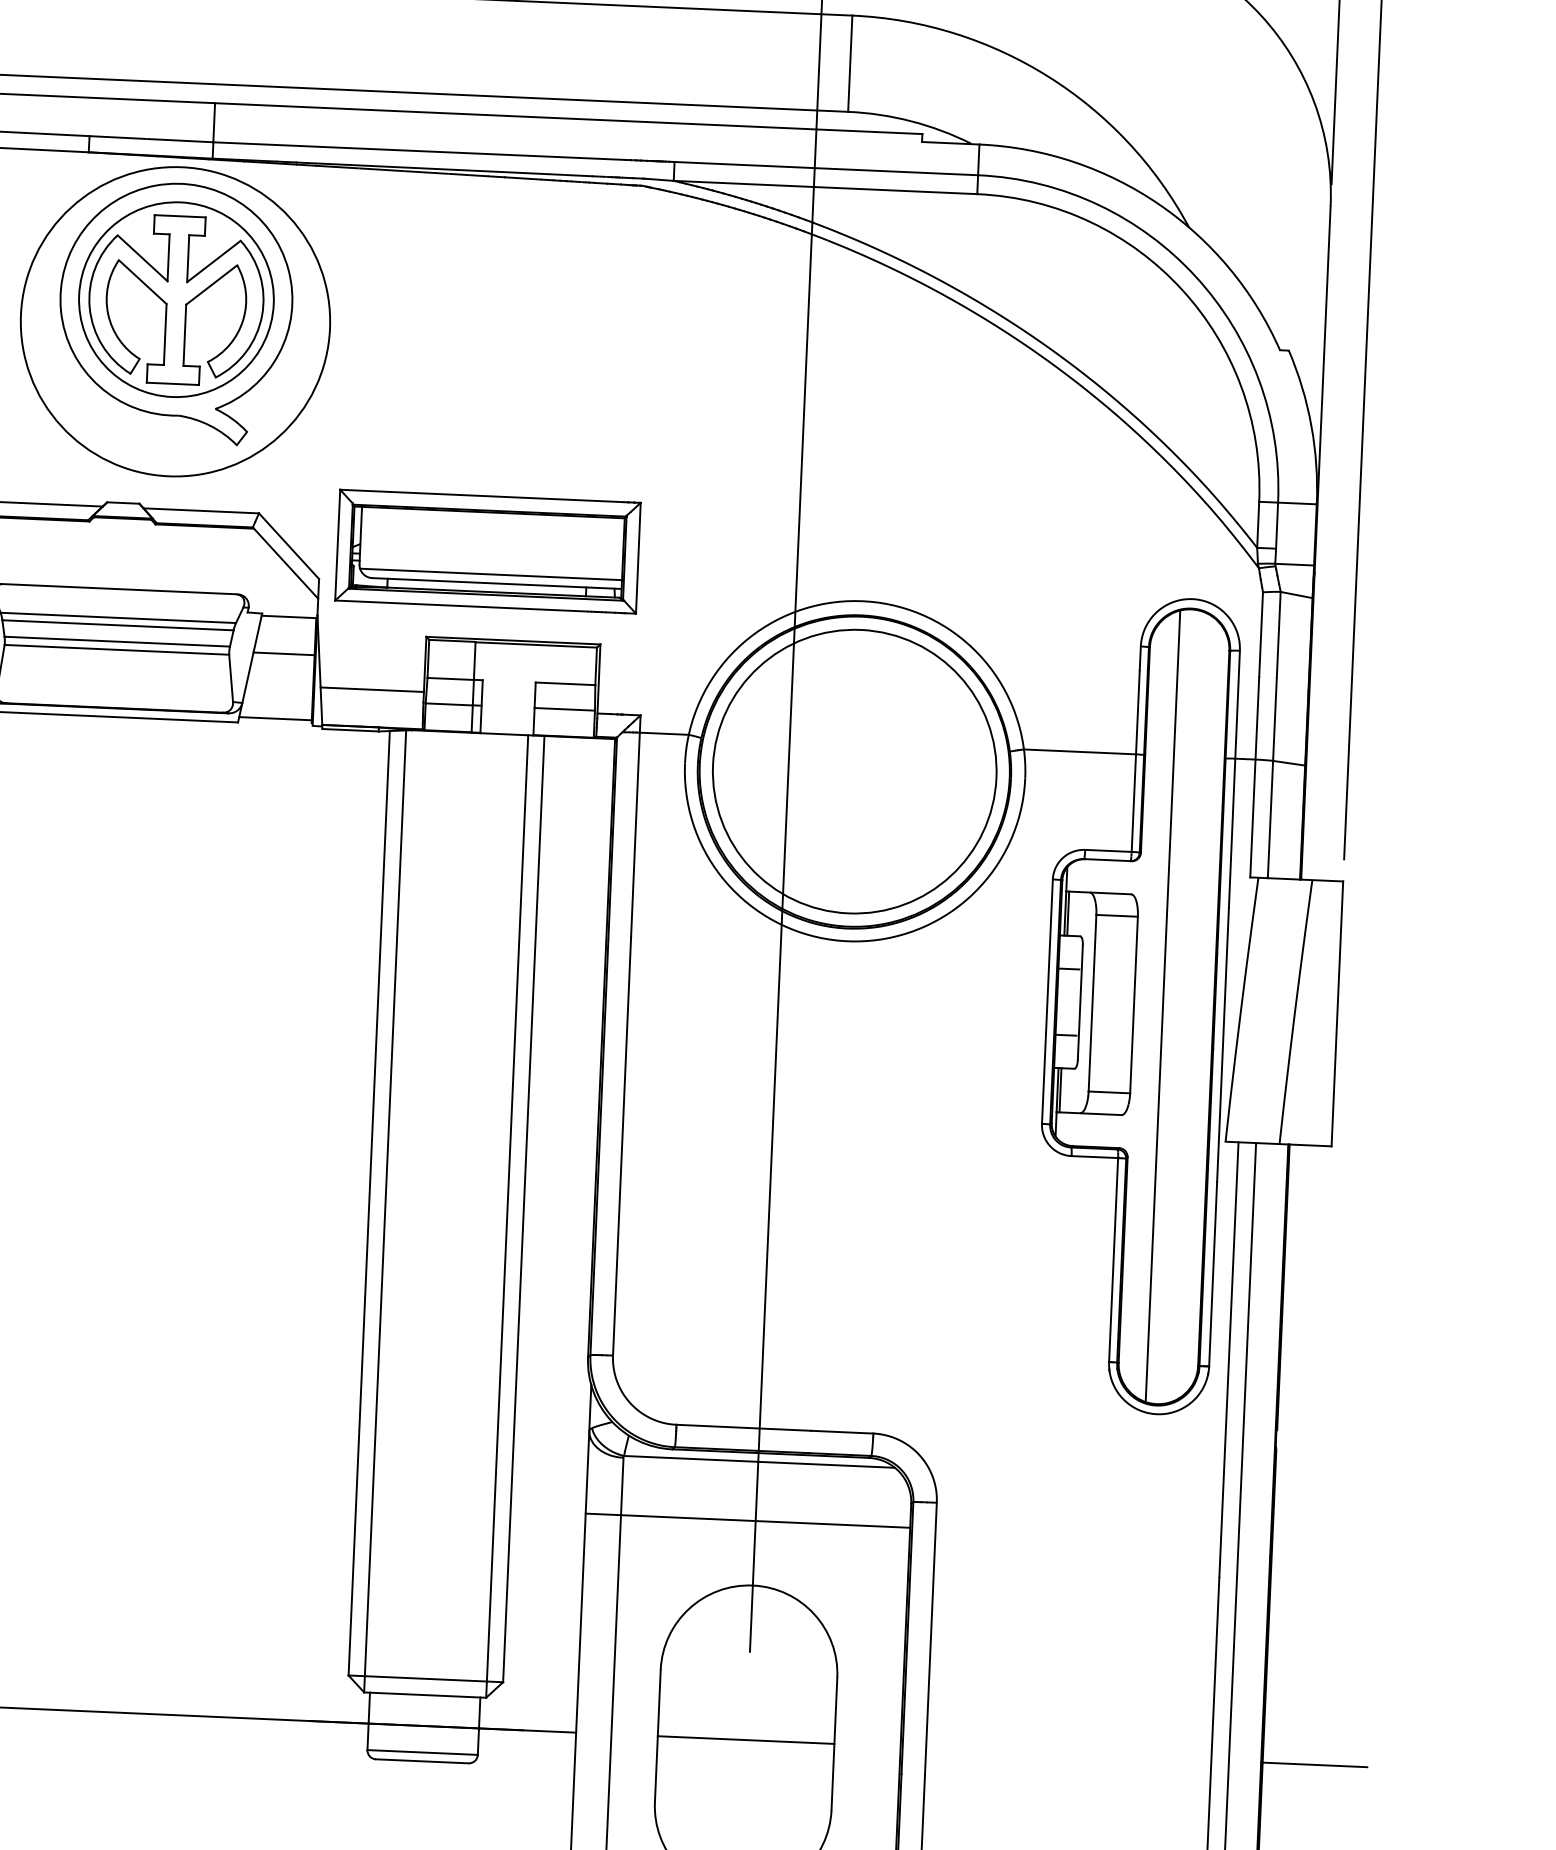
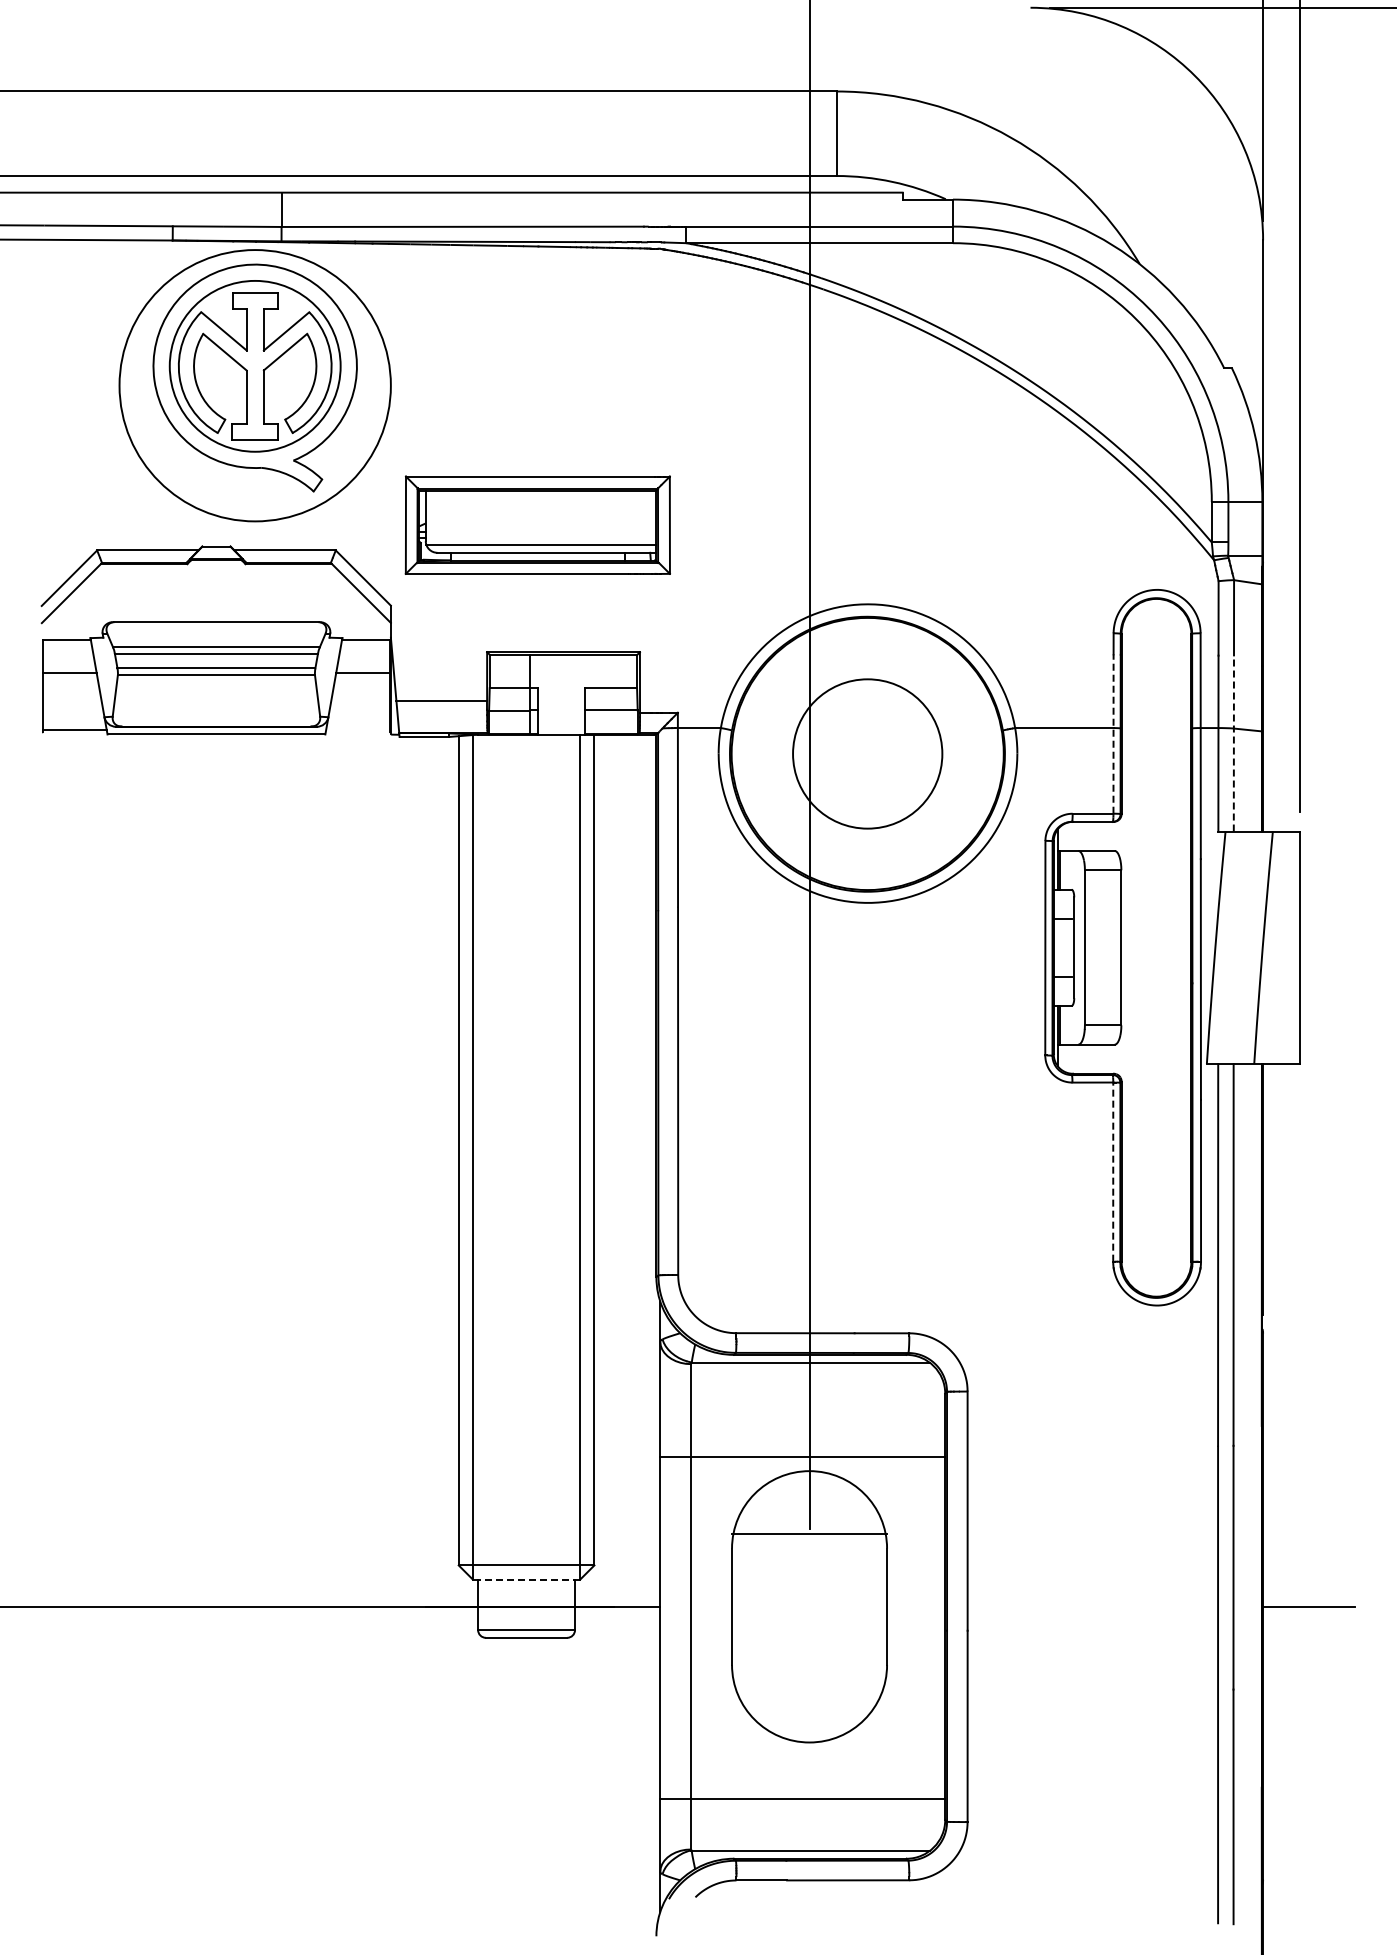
part: (487, 550) -> (537, 524), moved
line: (274, 718) -> (357, 729), removed
line: (1135, 761) -> (1113, 734), solid -> dashed
circle: (854, 771) -> (867, 753), size x0.6
line: (1271, 776) -> (1233, 742), solid -> dashed
line: (1162, 1005) -> (1146, 947), removed
line: (1113, 1259) -> (1113, 1171), solid -> dashed
line: (747, 1520) -> (802, 1456), moved
line: (425, 1694) -> (526, 1579), solid -> dashed
line: (746, 1739) -> (809, 1533), moved

